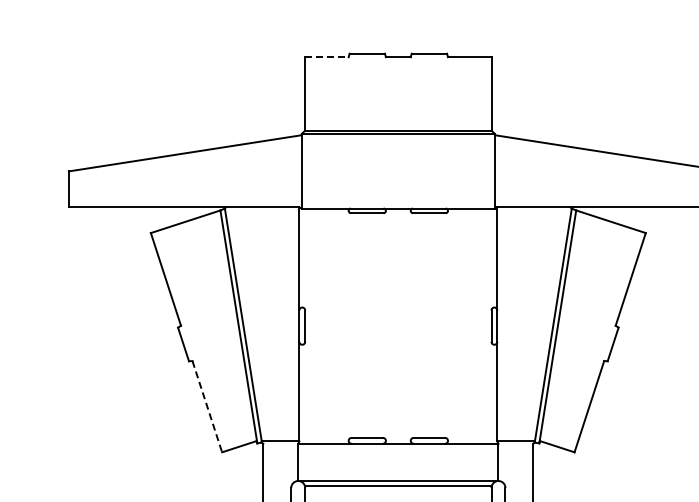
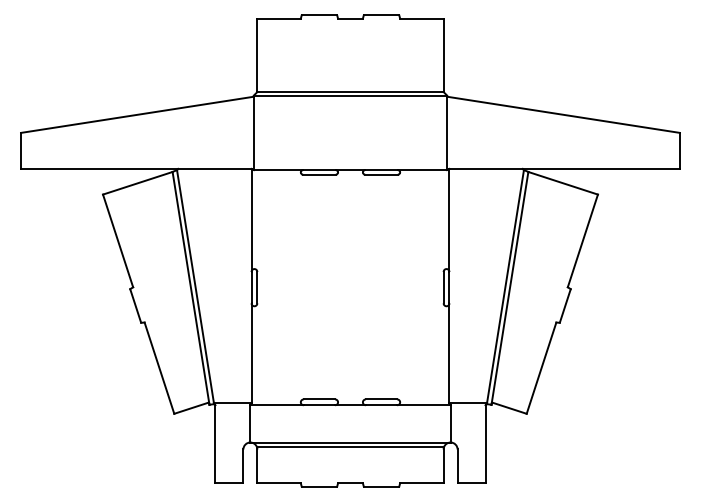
line: (327, 56) -> (279, 18), dashed -> solid
line: (207, 406) -> (159, 368), dashed -> solid

